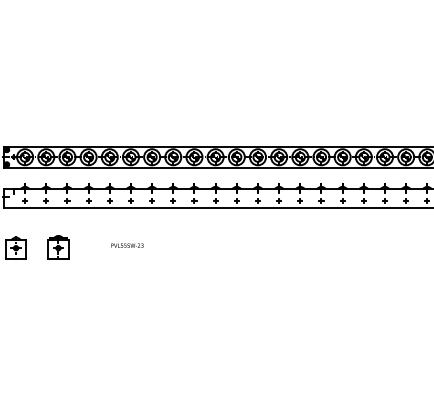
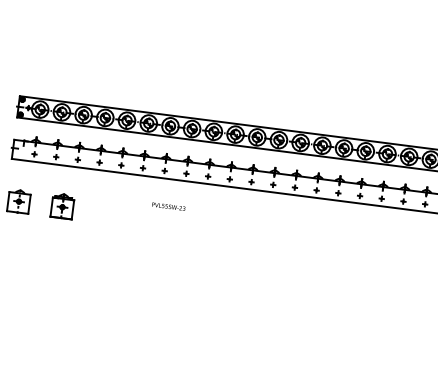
text: (127, 245) -> (168, 206), moved

